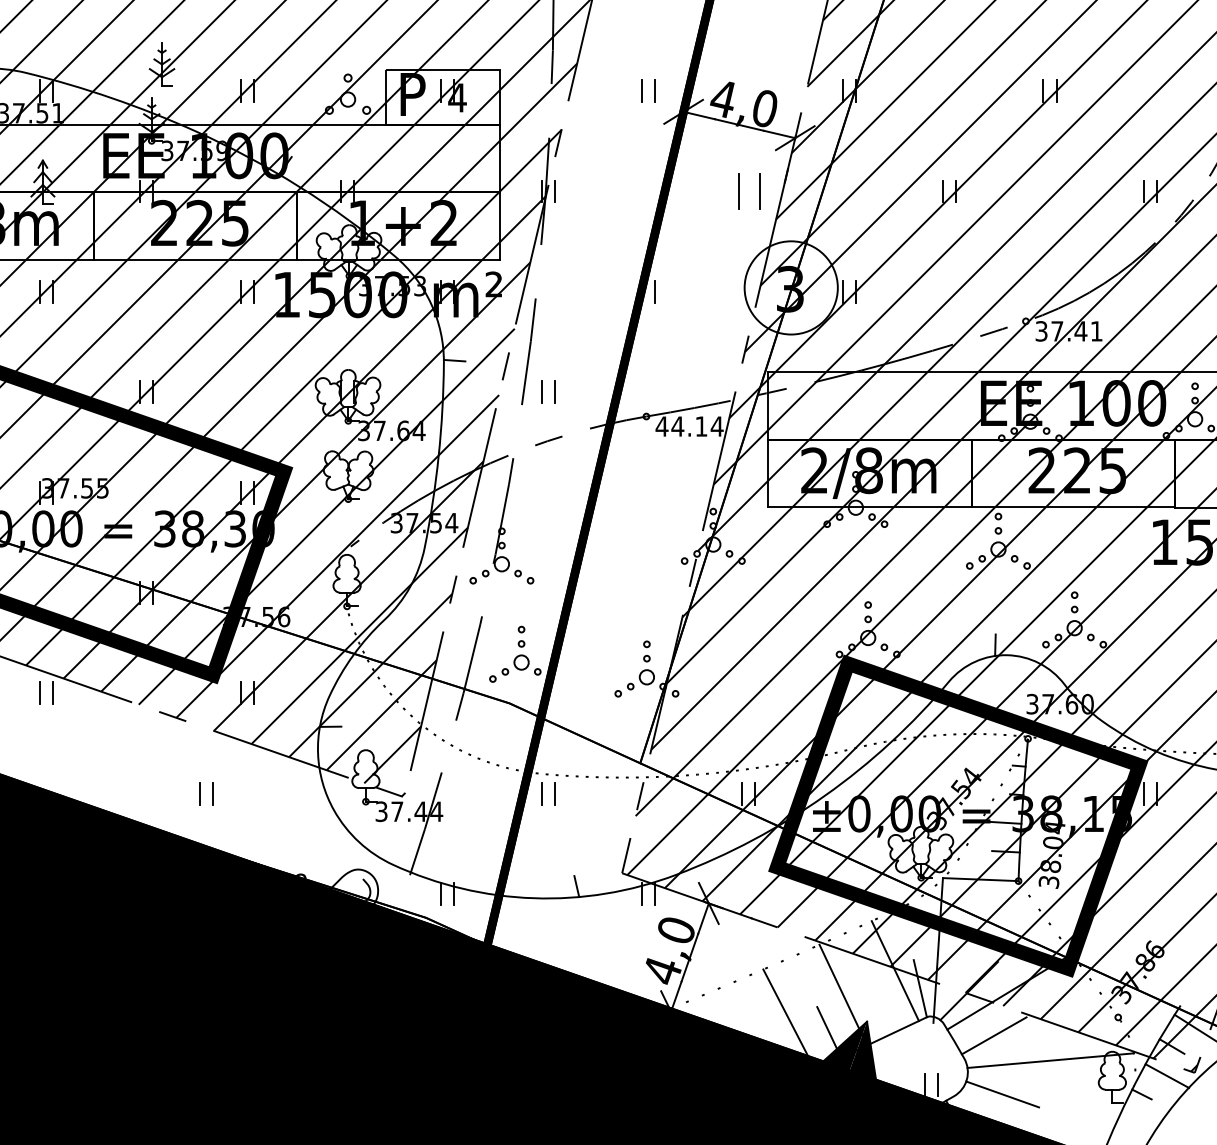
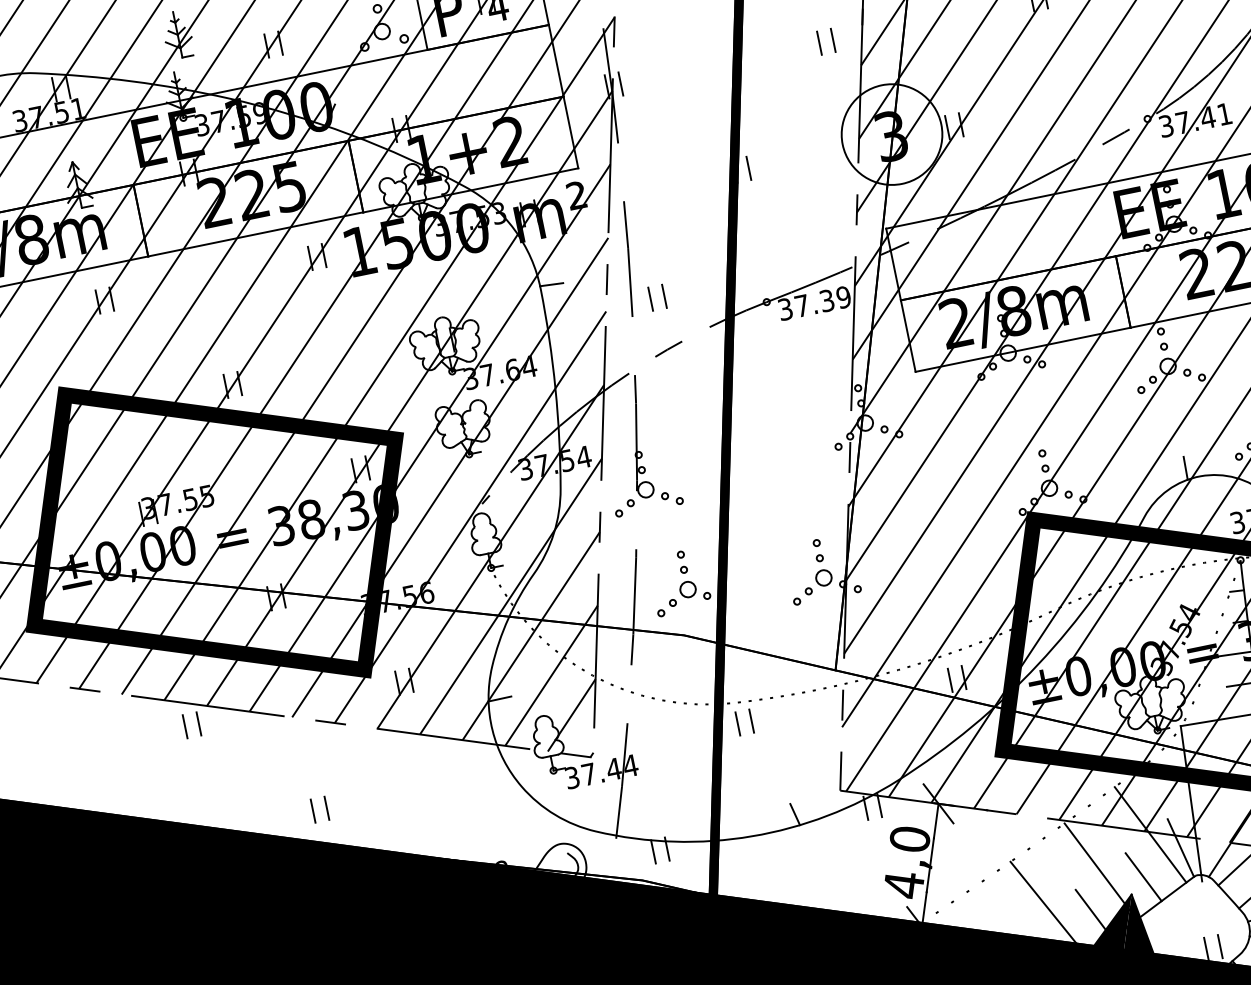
part: (748, 191) -> (825, 41), size x0.62
text: (689, 426) -> (814, 303), 44.14 -> 37.39
part: (206, 793) -> (319, 809), moved
line: (881, 1008) -> (1144, 877), added

